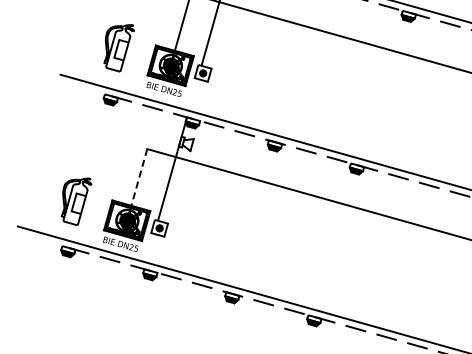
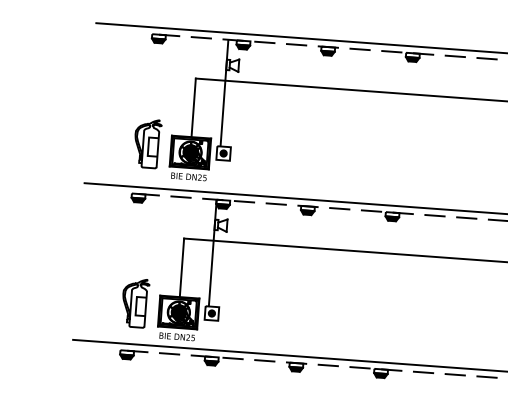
part: (117, 46) -> (148, 144), moved
line: (138, 177) -> (181, 268), dashed -> solid
part: (74, 199) -> (136, 303), moved

